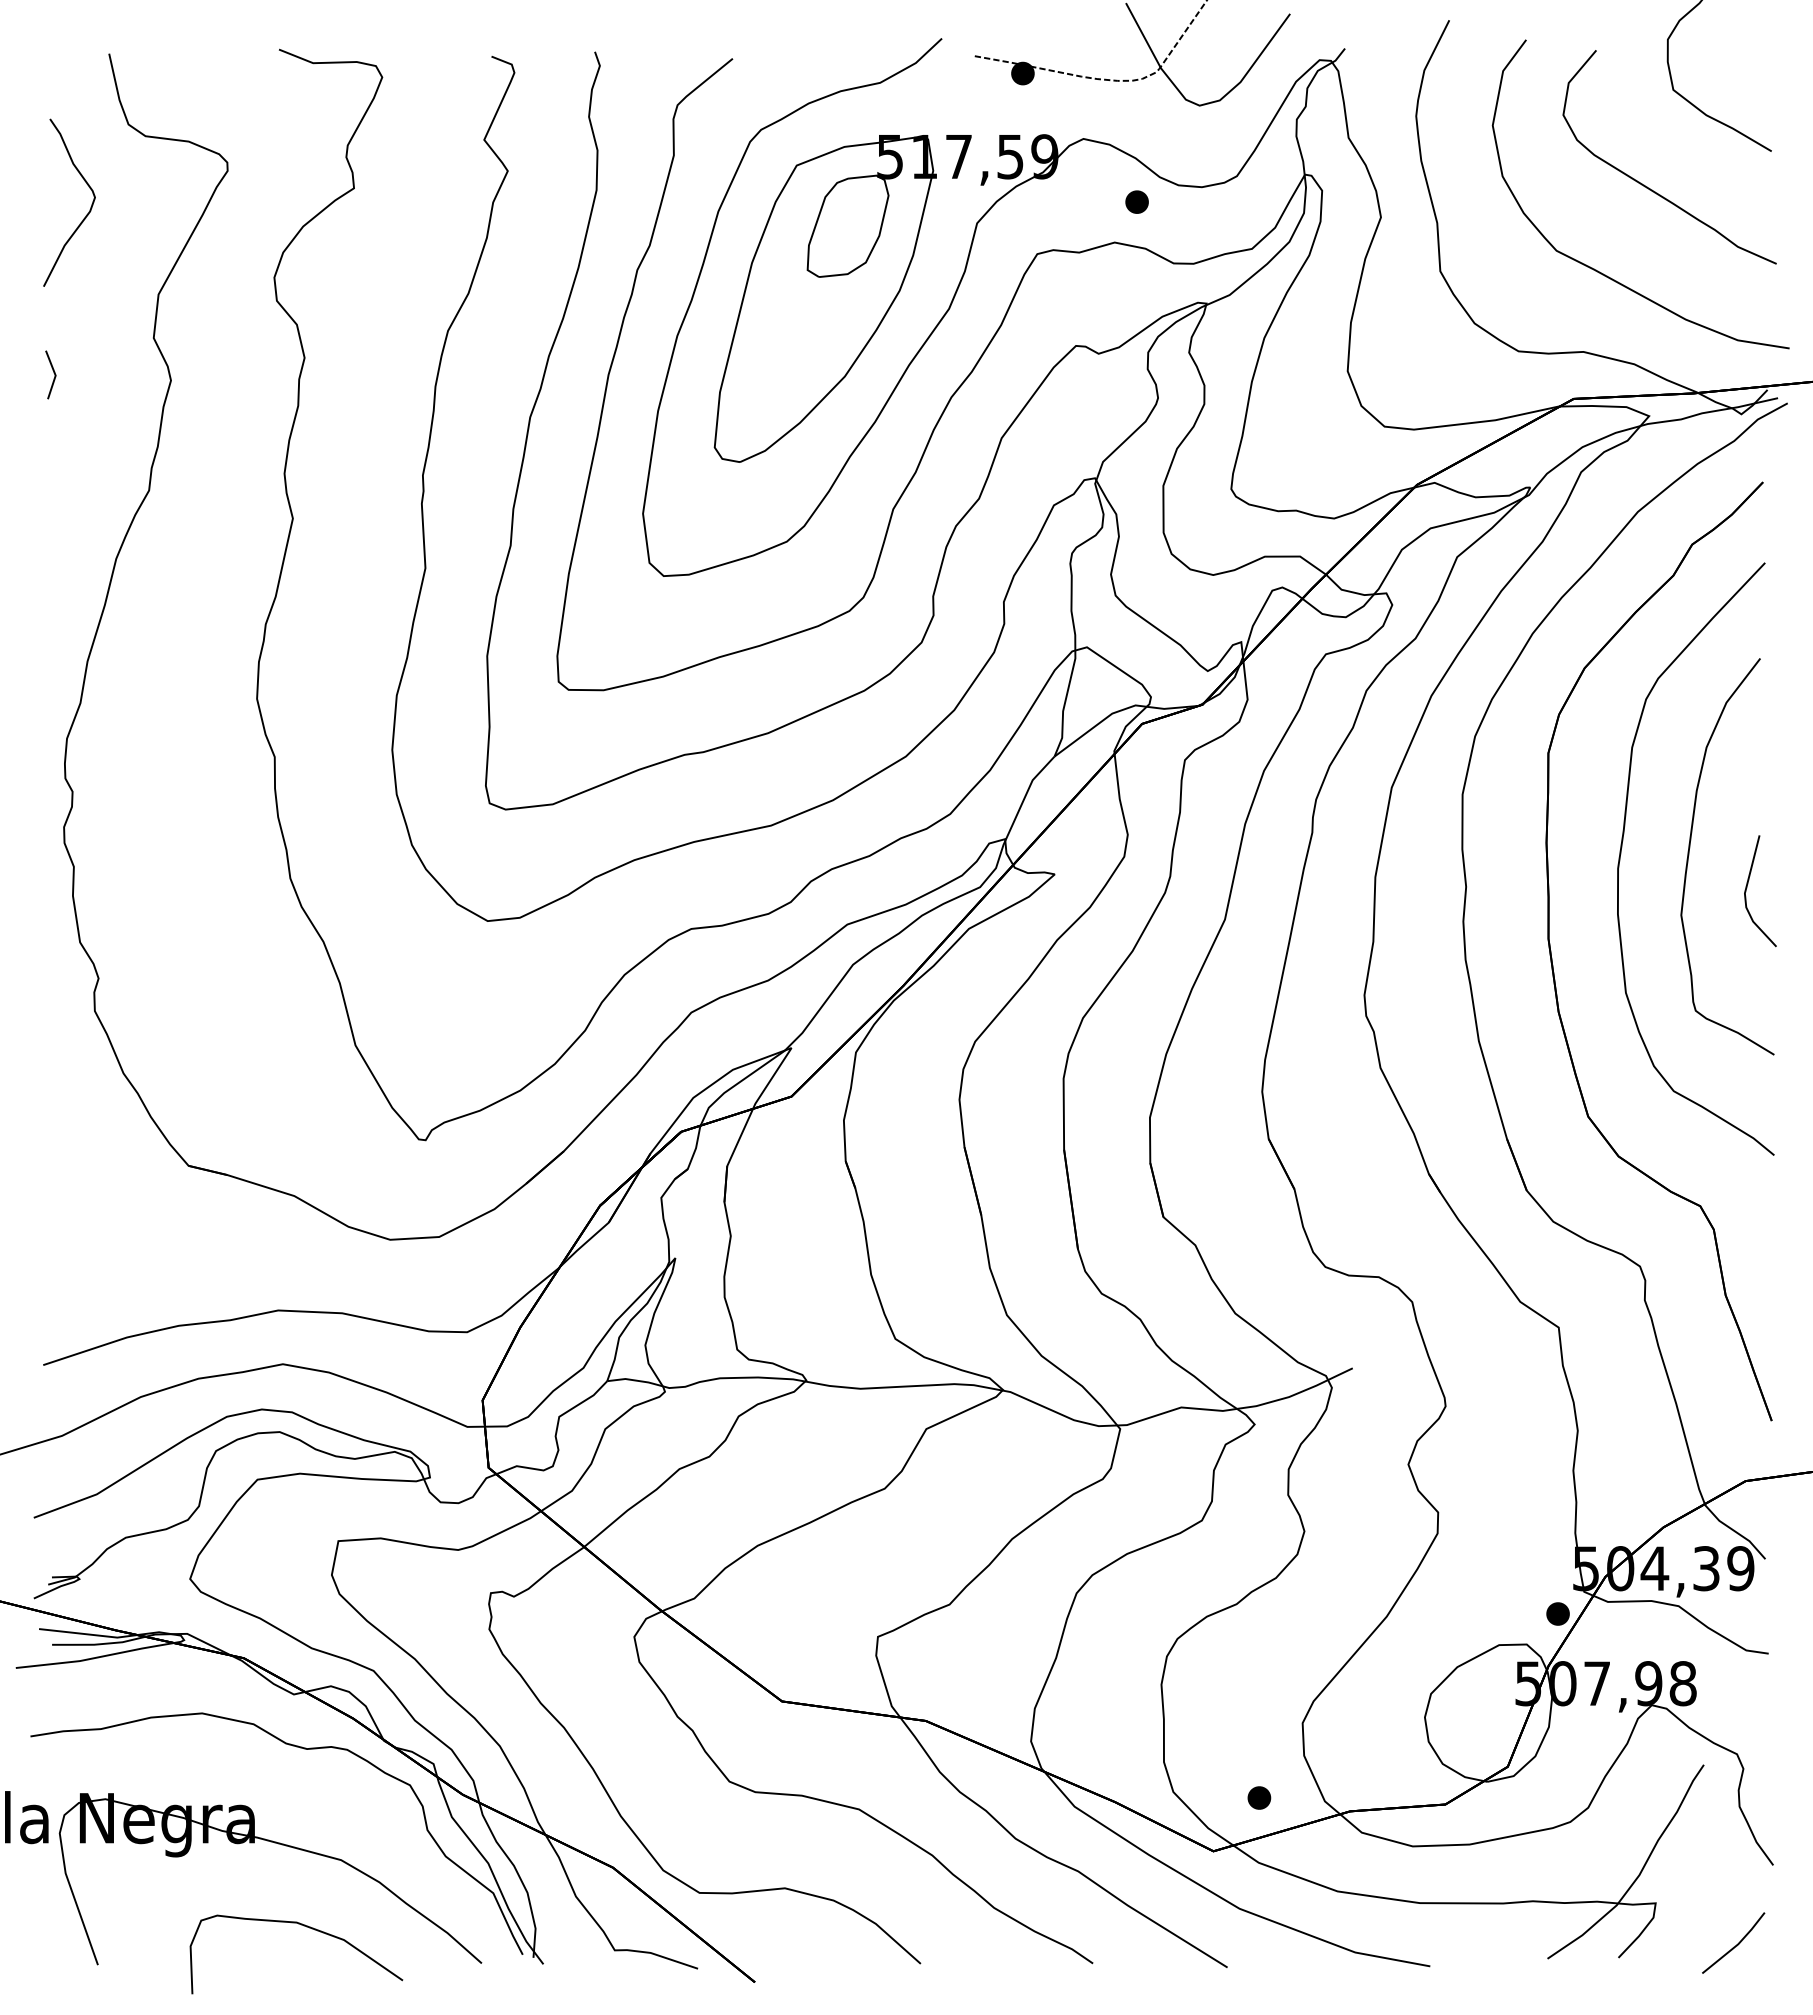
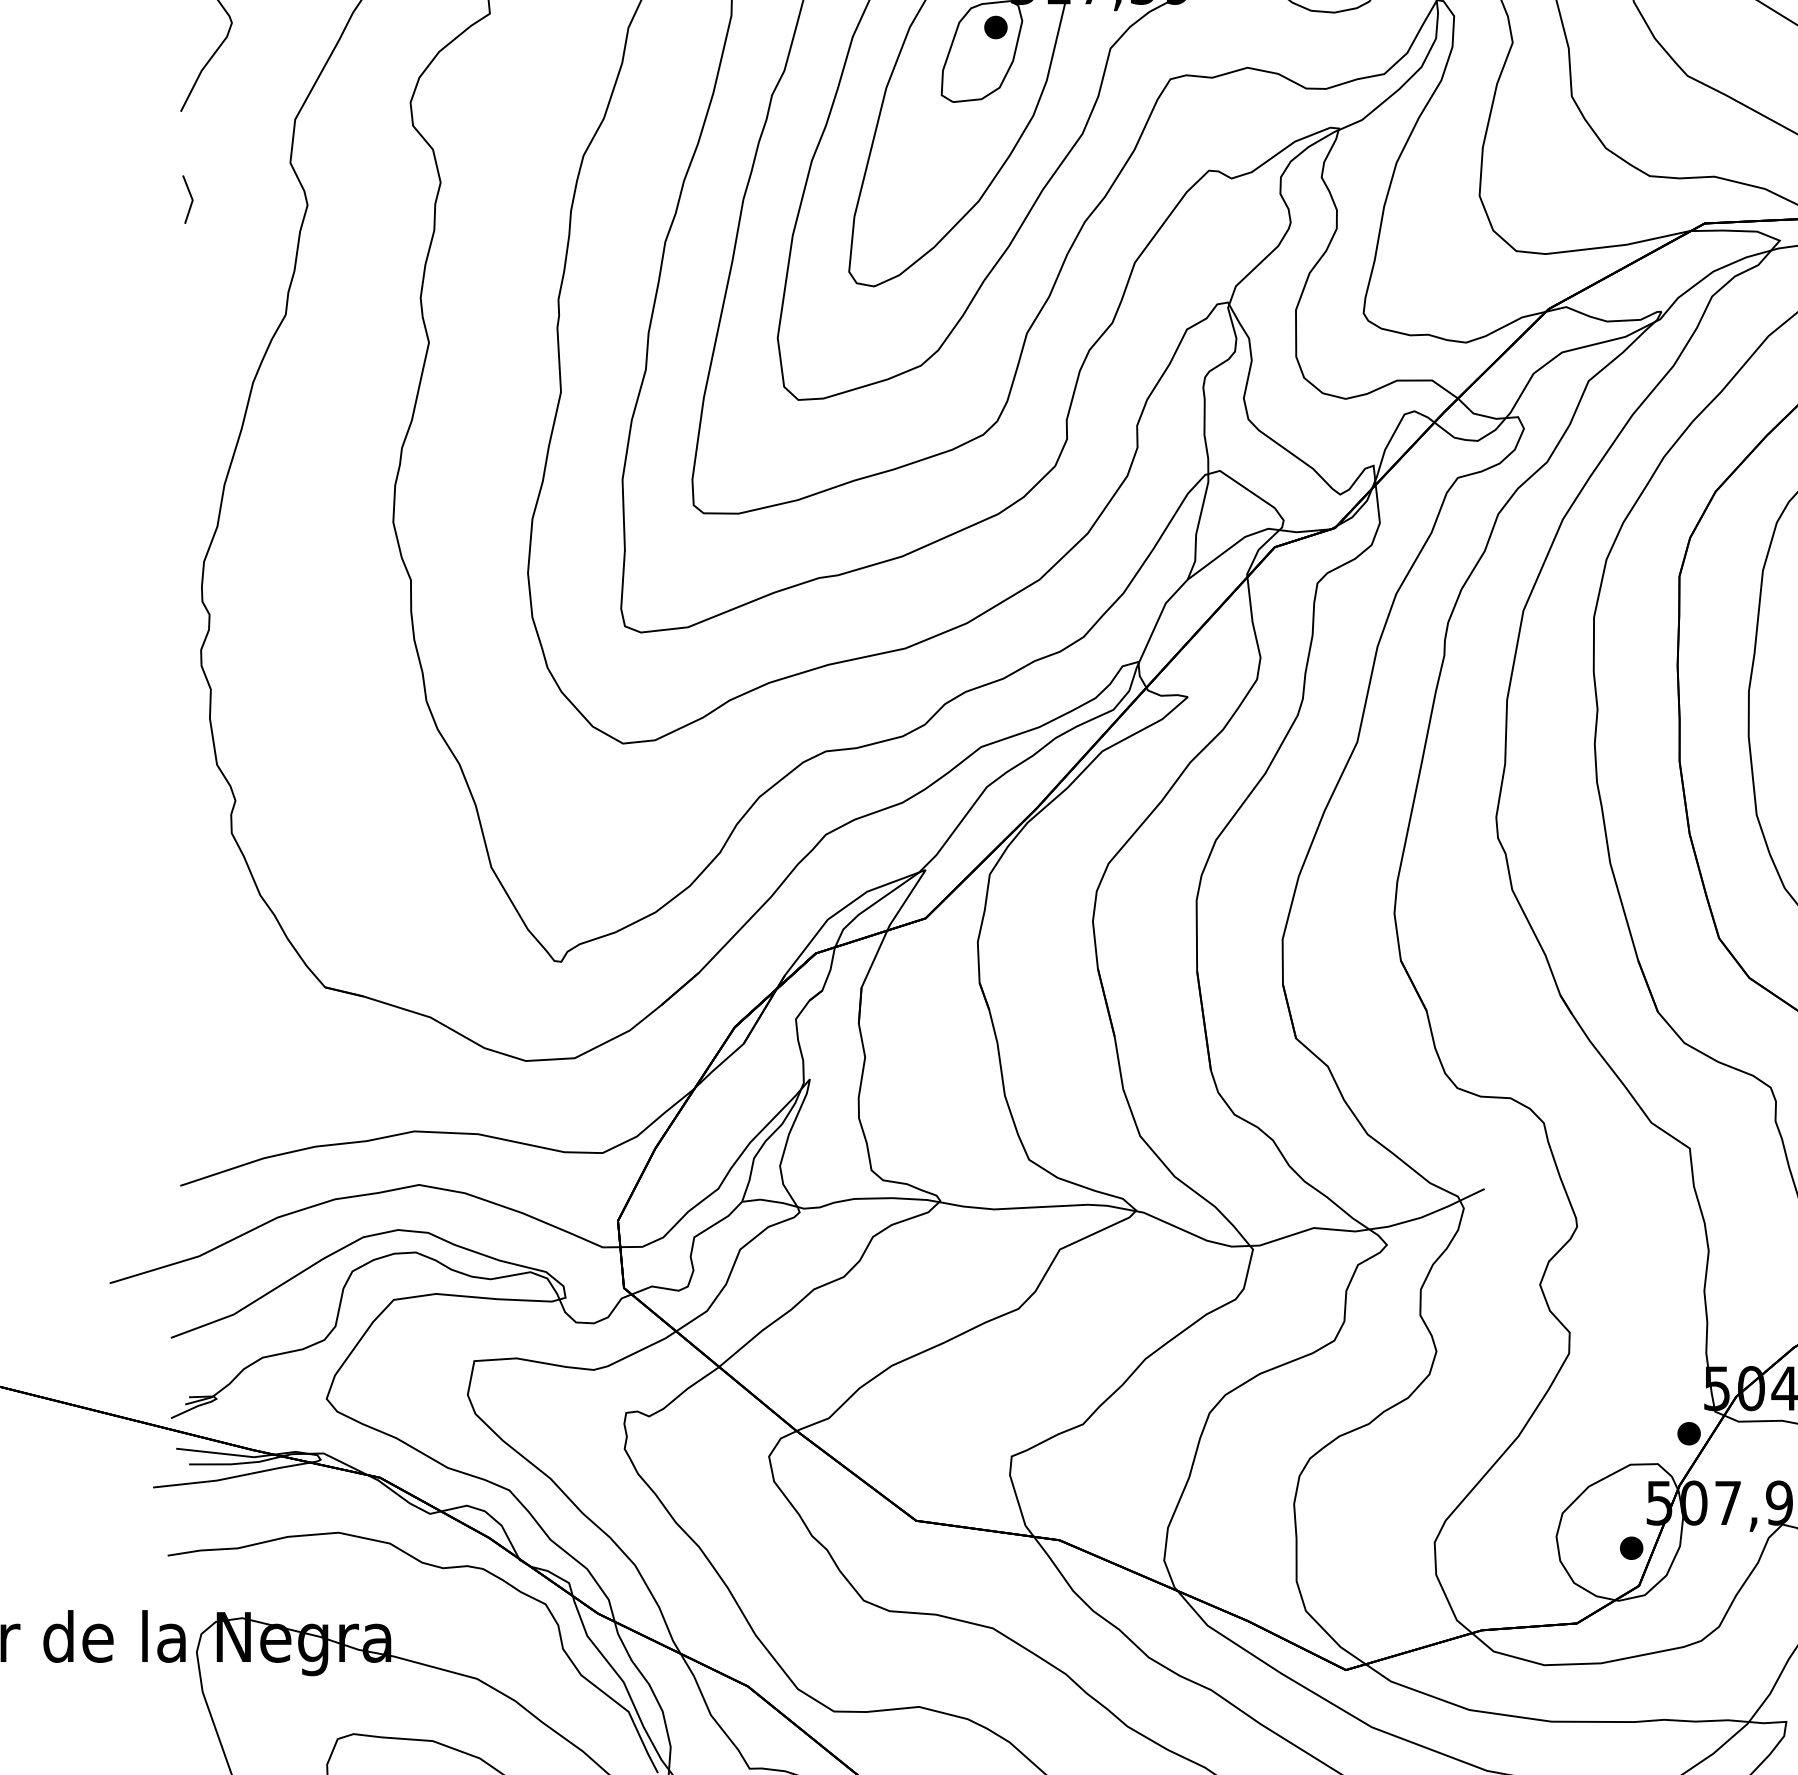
part: (1136, 201) -> (995, 26), moved
part: (1259, 1797) -> (1631, 1547), moved

